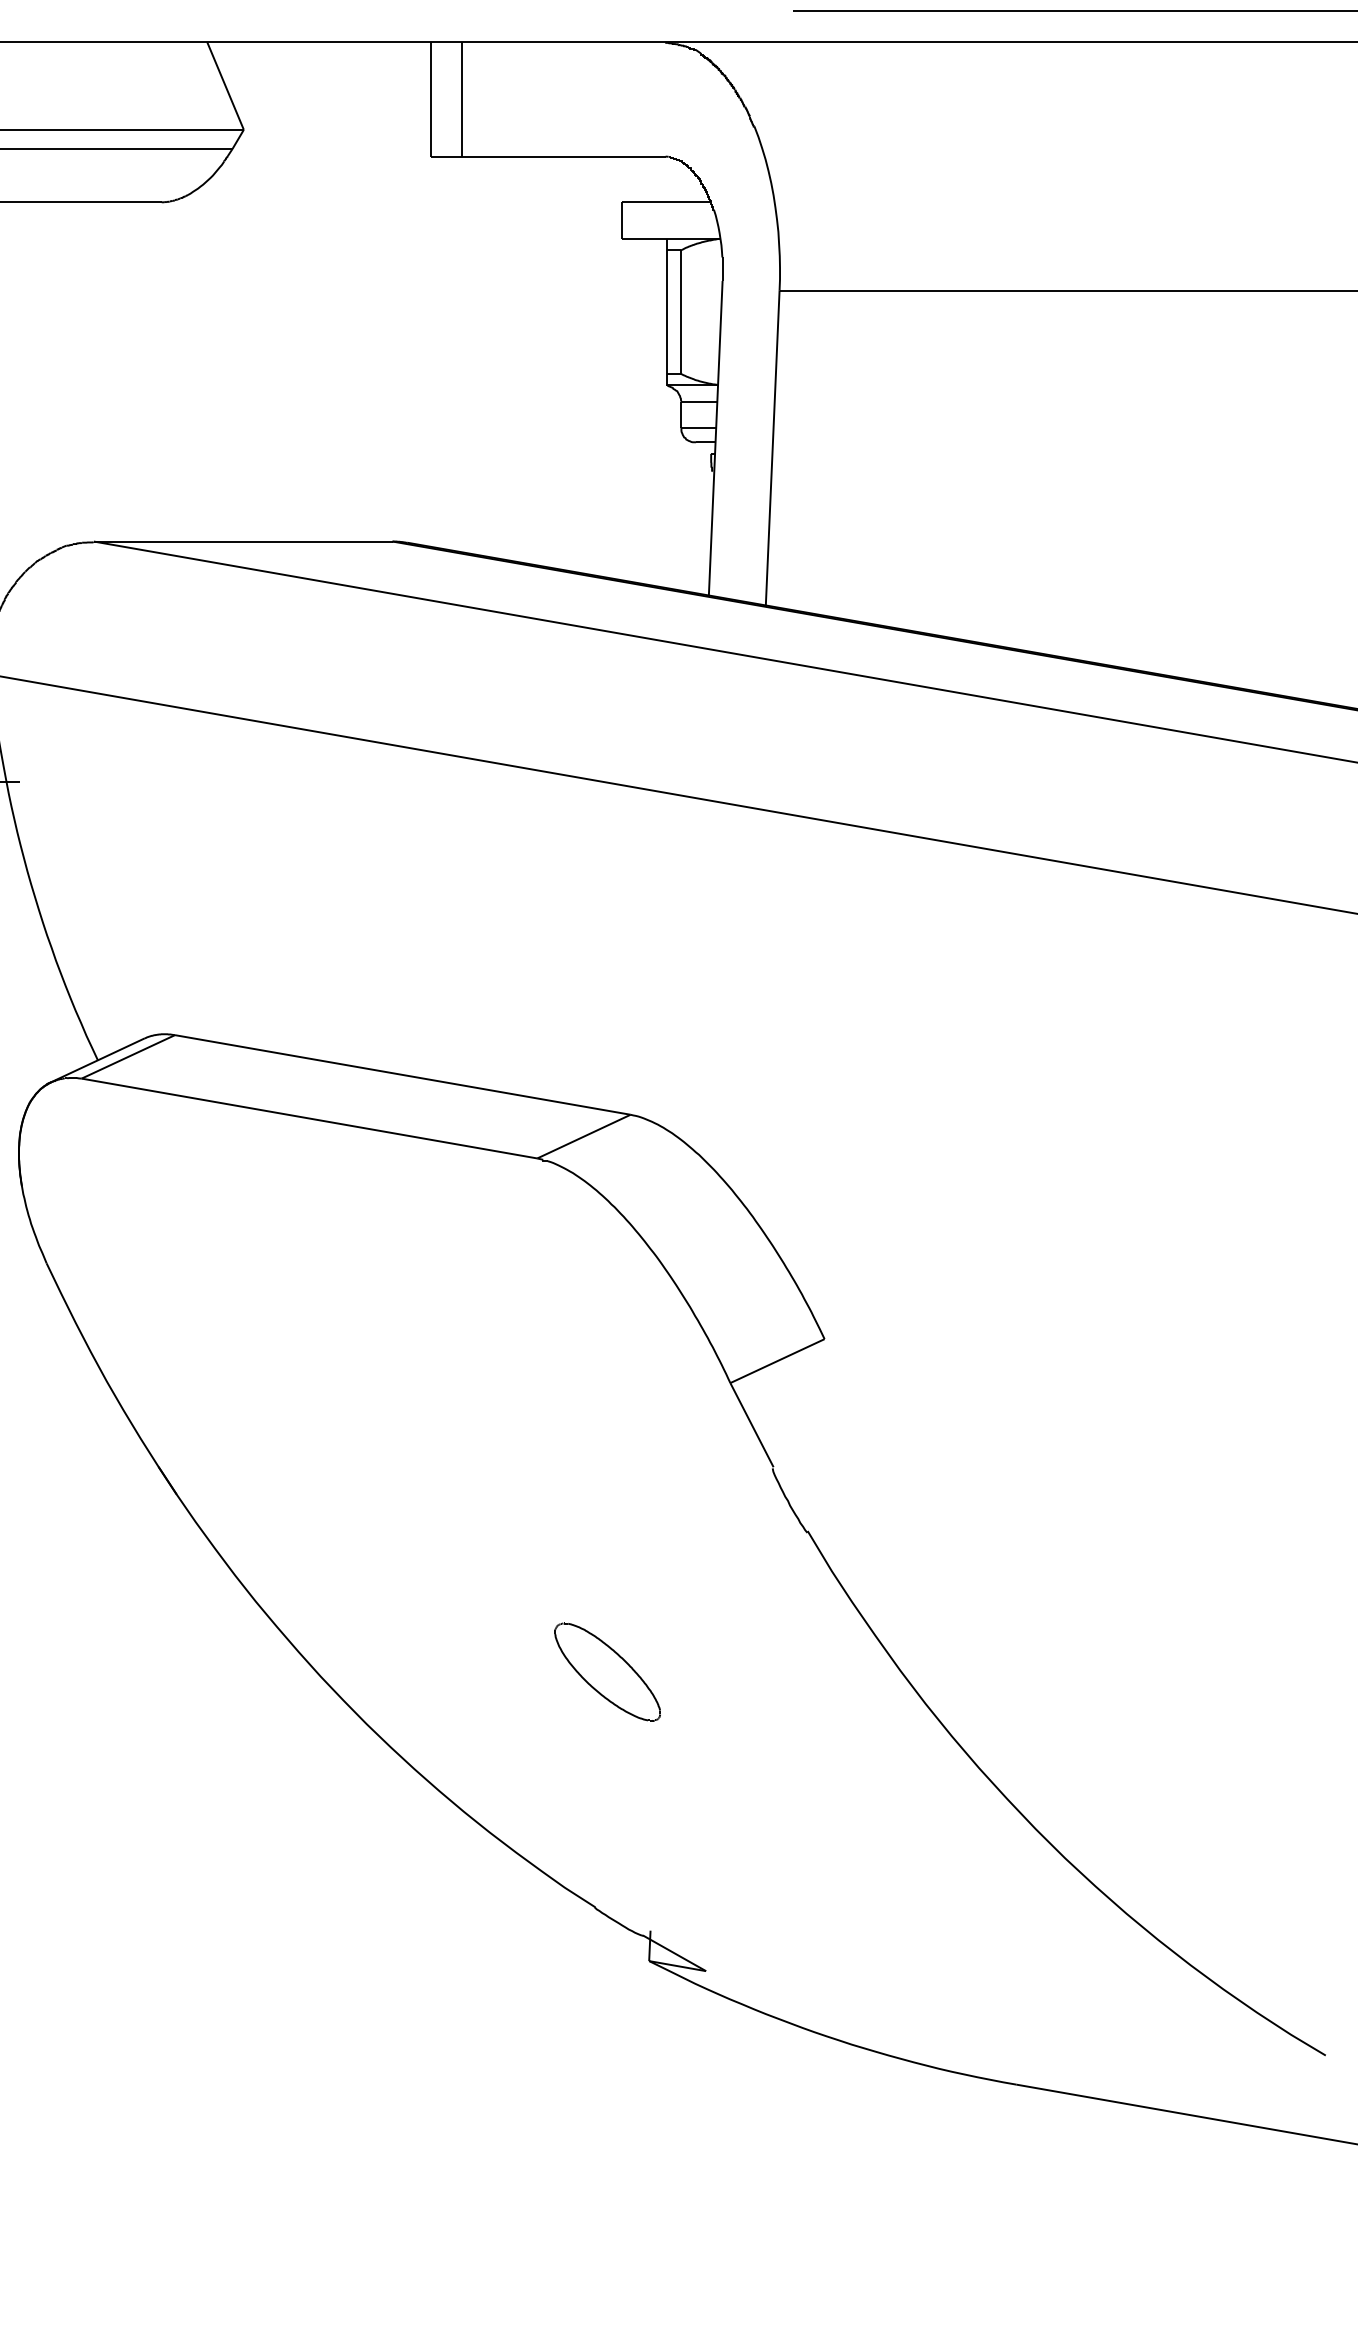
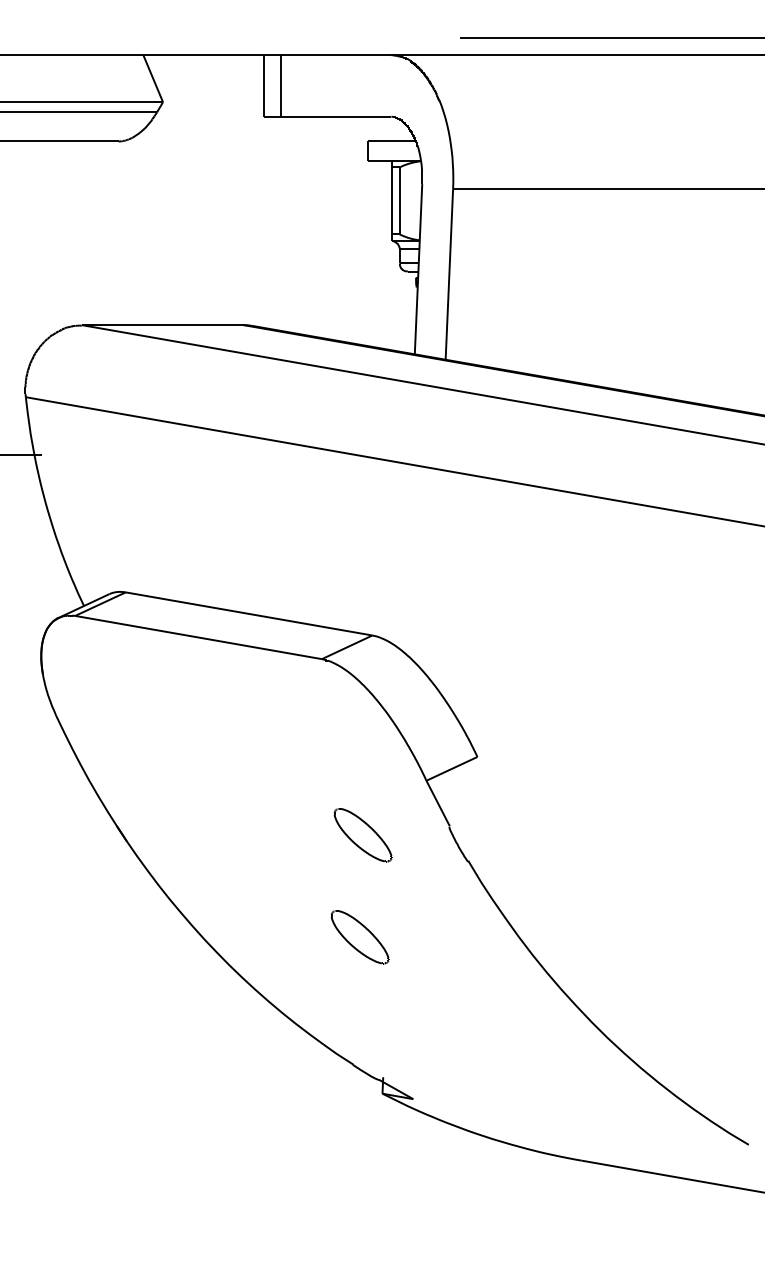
part: (612, 1484) -> (362, 835), added

